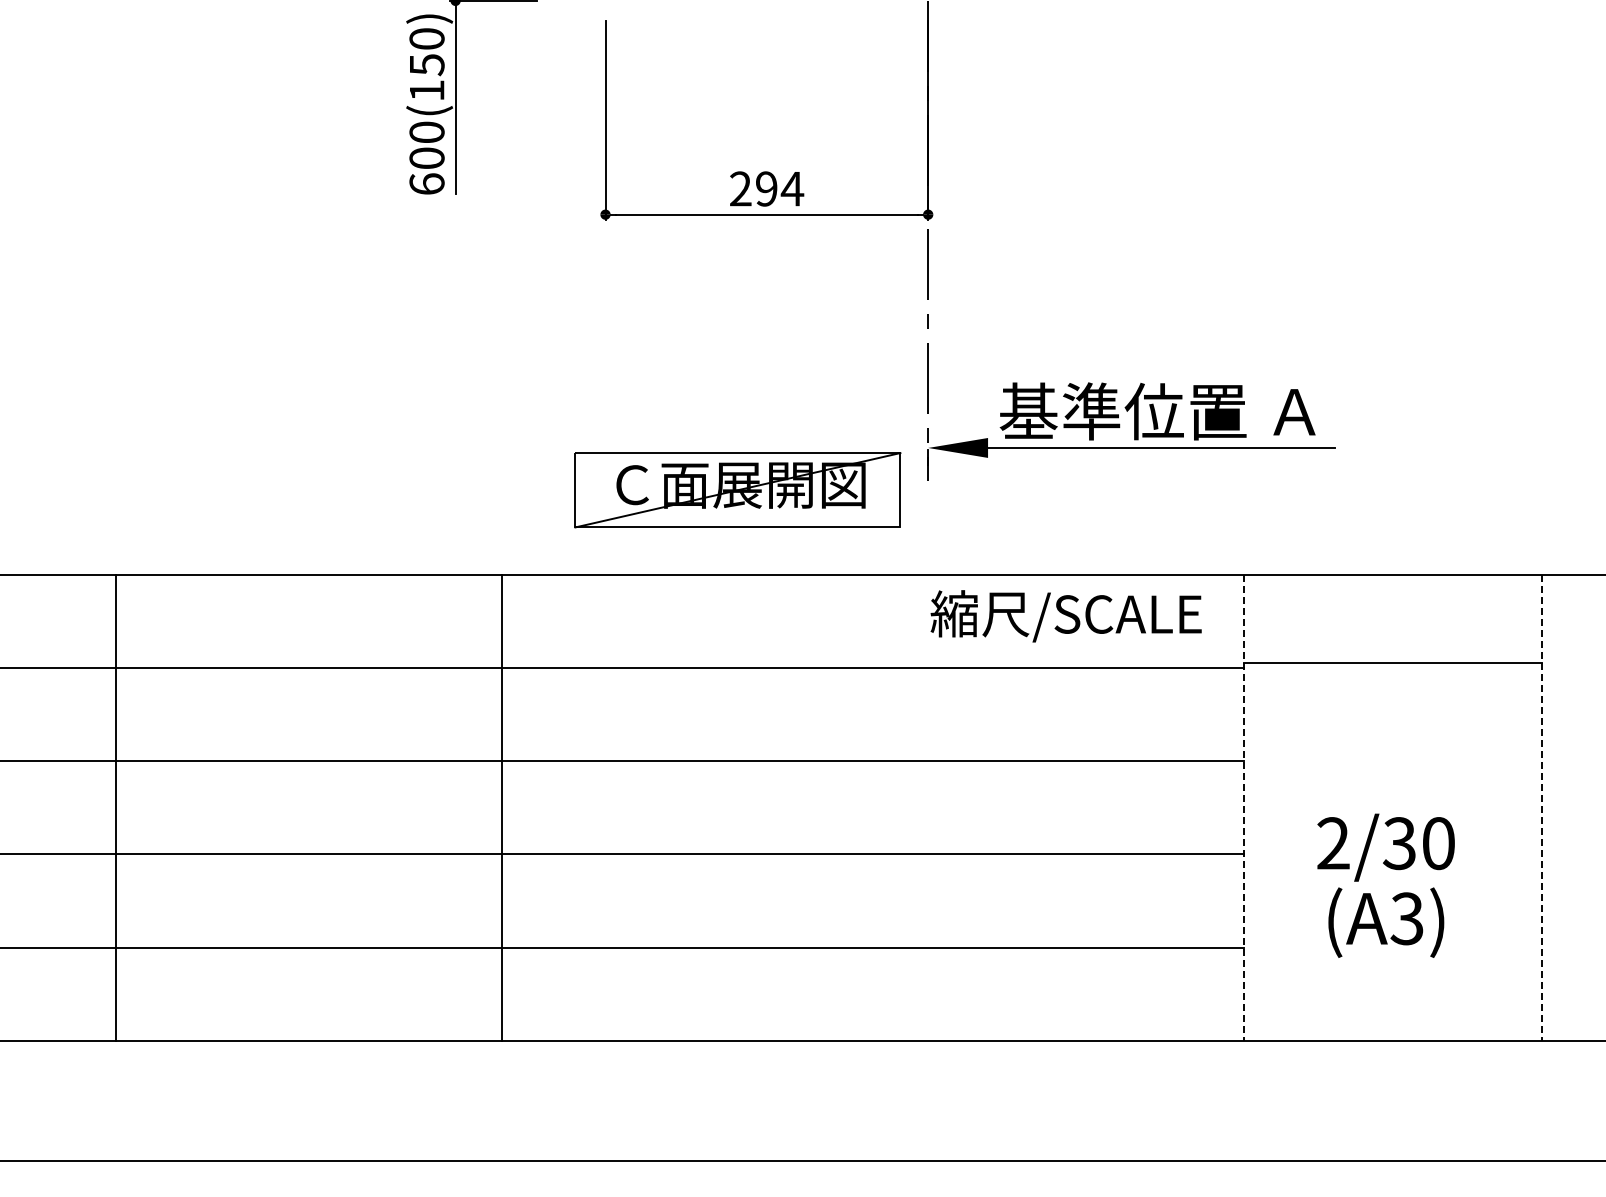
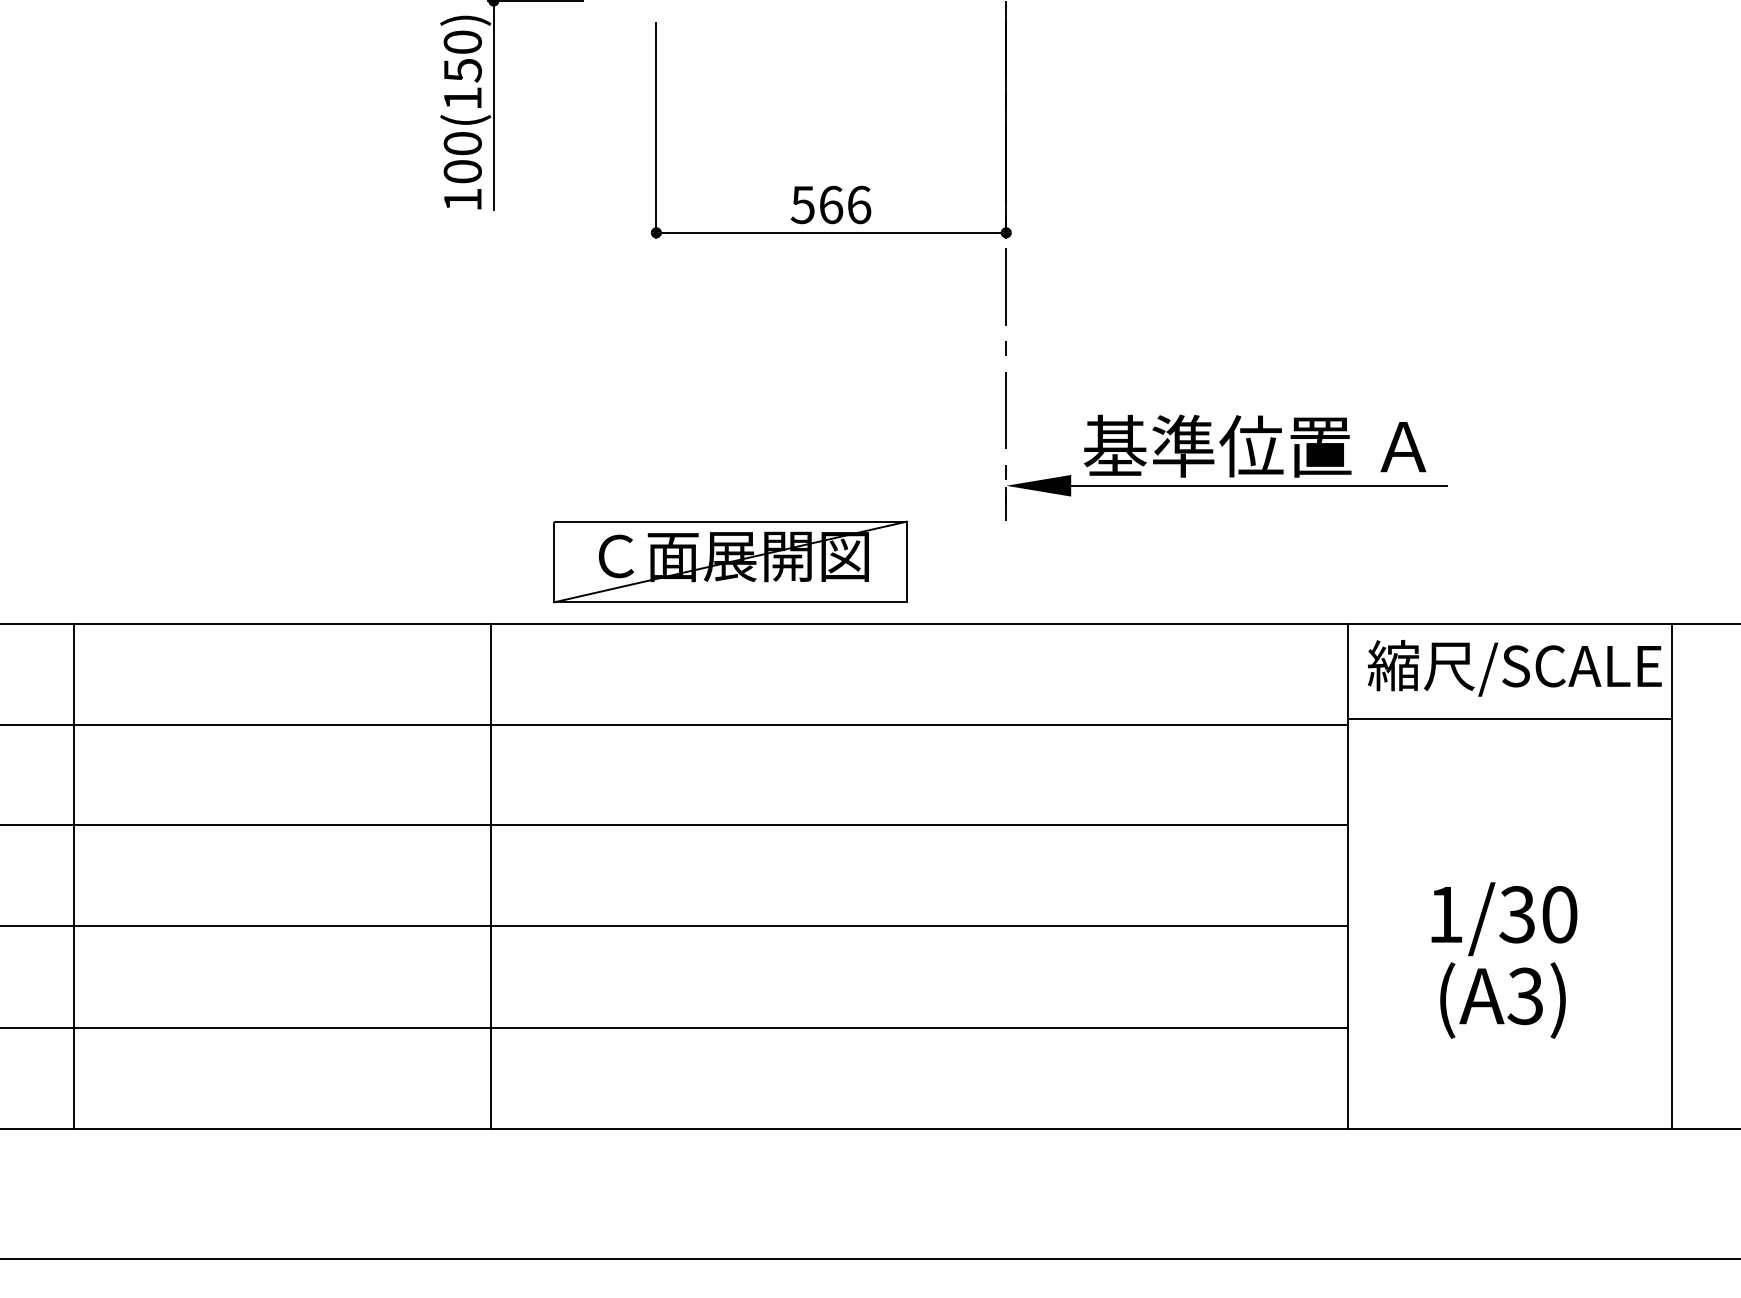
text: (426, 183) -> (462, 199), 600(150) -> 100(150)
text: (766, 188) -> (830, 204), 294 -> 566
part: (737, 490) -> (730, 562), moved
text: (1065, 616) -> (1514, 668), moved
line: (115, 808) -> (74, 876), moved
line: (502, 808) -> (491, 876), moved
line: (1243, 808) -> (1348, 876), dashed -> solid
line: (1542, 808) -> (1672, 876), dashed -> solid
text: (1333, 843) -> (1445, 914), 2/30 -> 1/30

